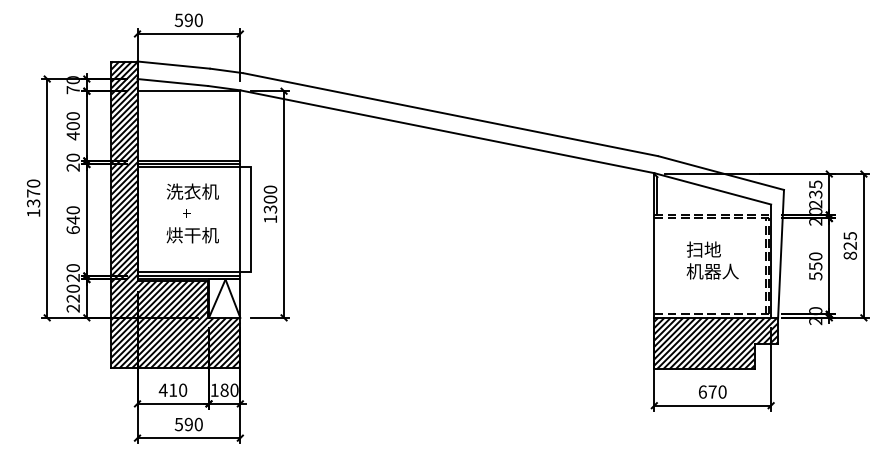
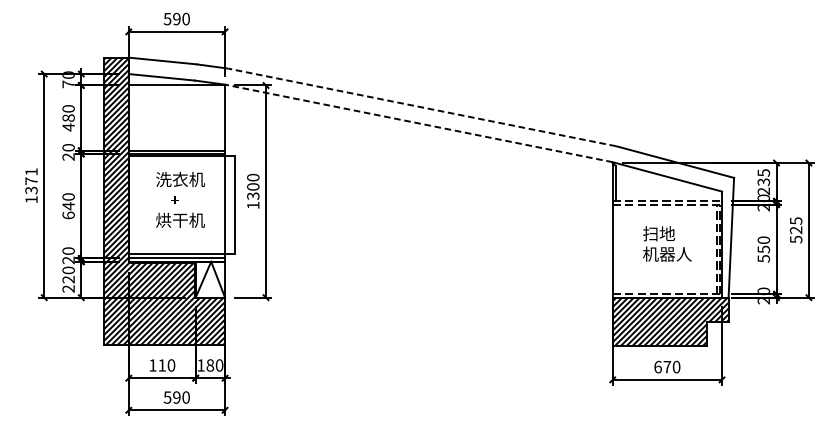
line: (450, 114) -> (421, 107), solid -> dashed
text: (73, 126) -> (68, 118), 400 -> 480
line: (446, 131) -> (418, 123), solid -> dashed
text: (33, 183) -> (31, 171), 1370 -> 1371
text: (849, 255) -> (795, 239), 825 -> 525
text: (162, 389) -> (152, 364), 410 -> 110

